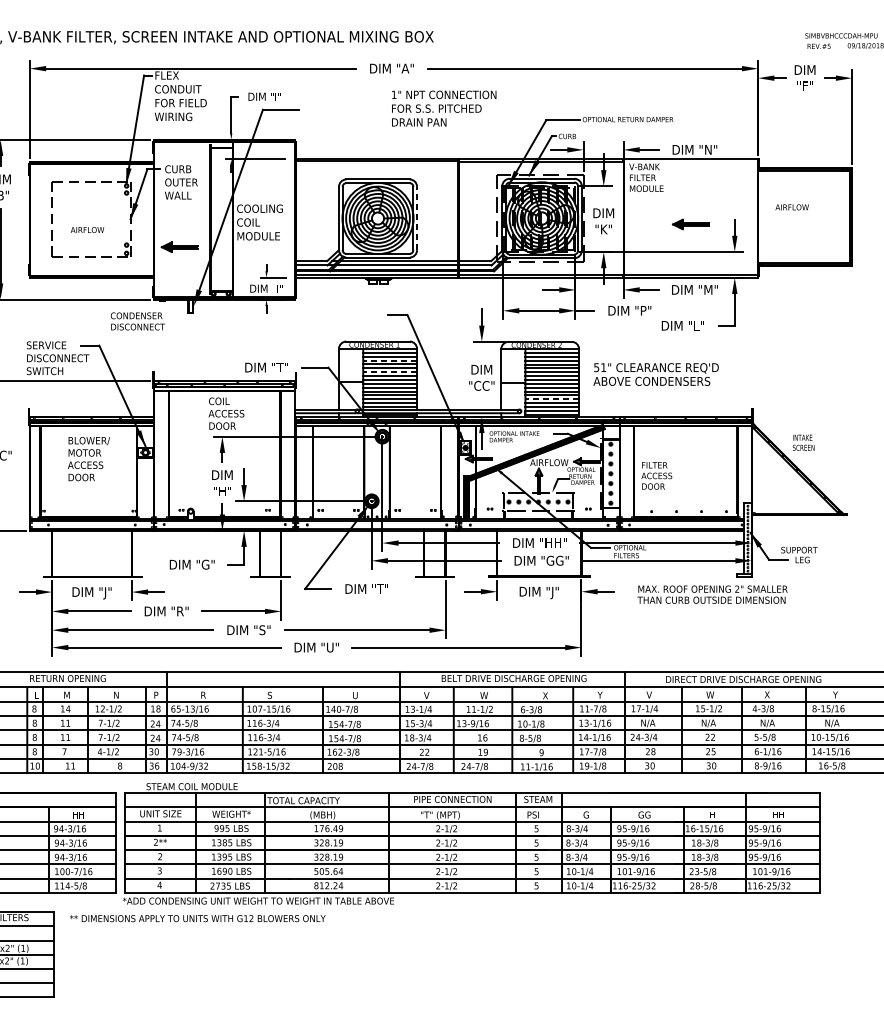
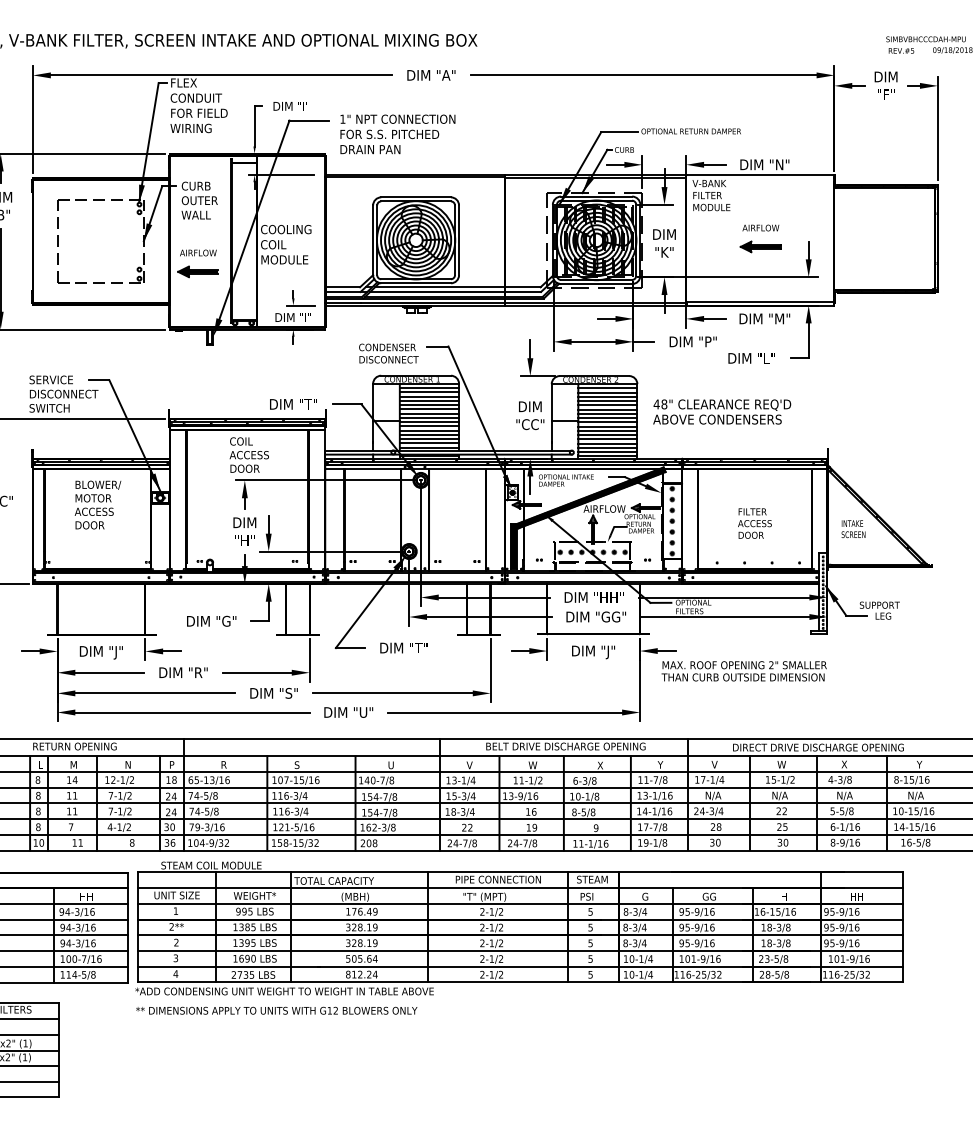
text: (443, 108) -> (397, 134), moved
text: (791, 206) -> (760, 227), moved
line: (417, 218) -> (459, 240), dashed -> solid
text: (87, 229) -> (198, 252), moved
text: (137, 321) -> (388, 353), moved
line: (390, 360) -> (429, 396), dashed -> solid
text: (600, 367) -> (660, 404), 51" -> 48"
line: (390, 372) -> (429, 409), dashed -> solid
line: (551, 399) -> (607, 439), dashed -> solid
text: (803, 443) -> (853, 529), moved
text: (656, 475) -> (754, 523), moved
text: (711, 594) -> (743, 671), moved
text: (197, 918) -> (276, 1010), moved

